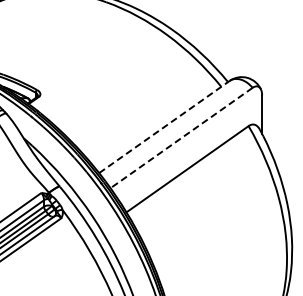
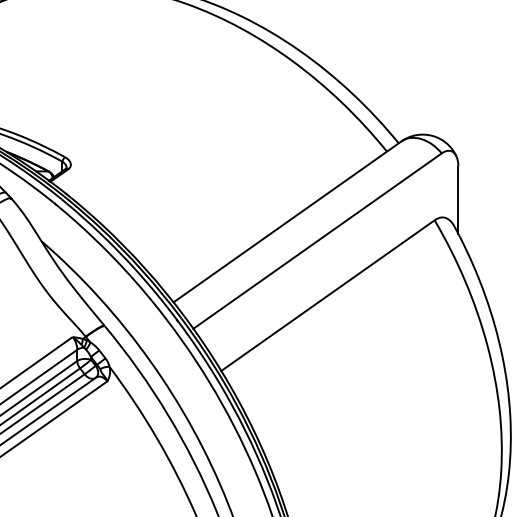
line: (164, 127) -> (287, 222), dashed -> solid
line: (181, 138) -> (317, 241), dashed -> solid

